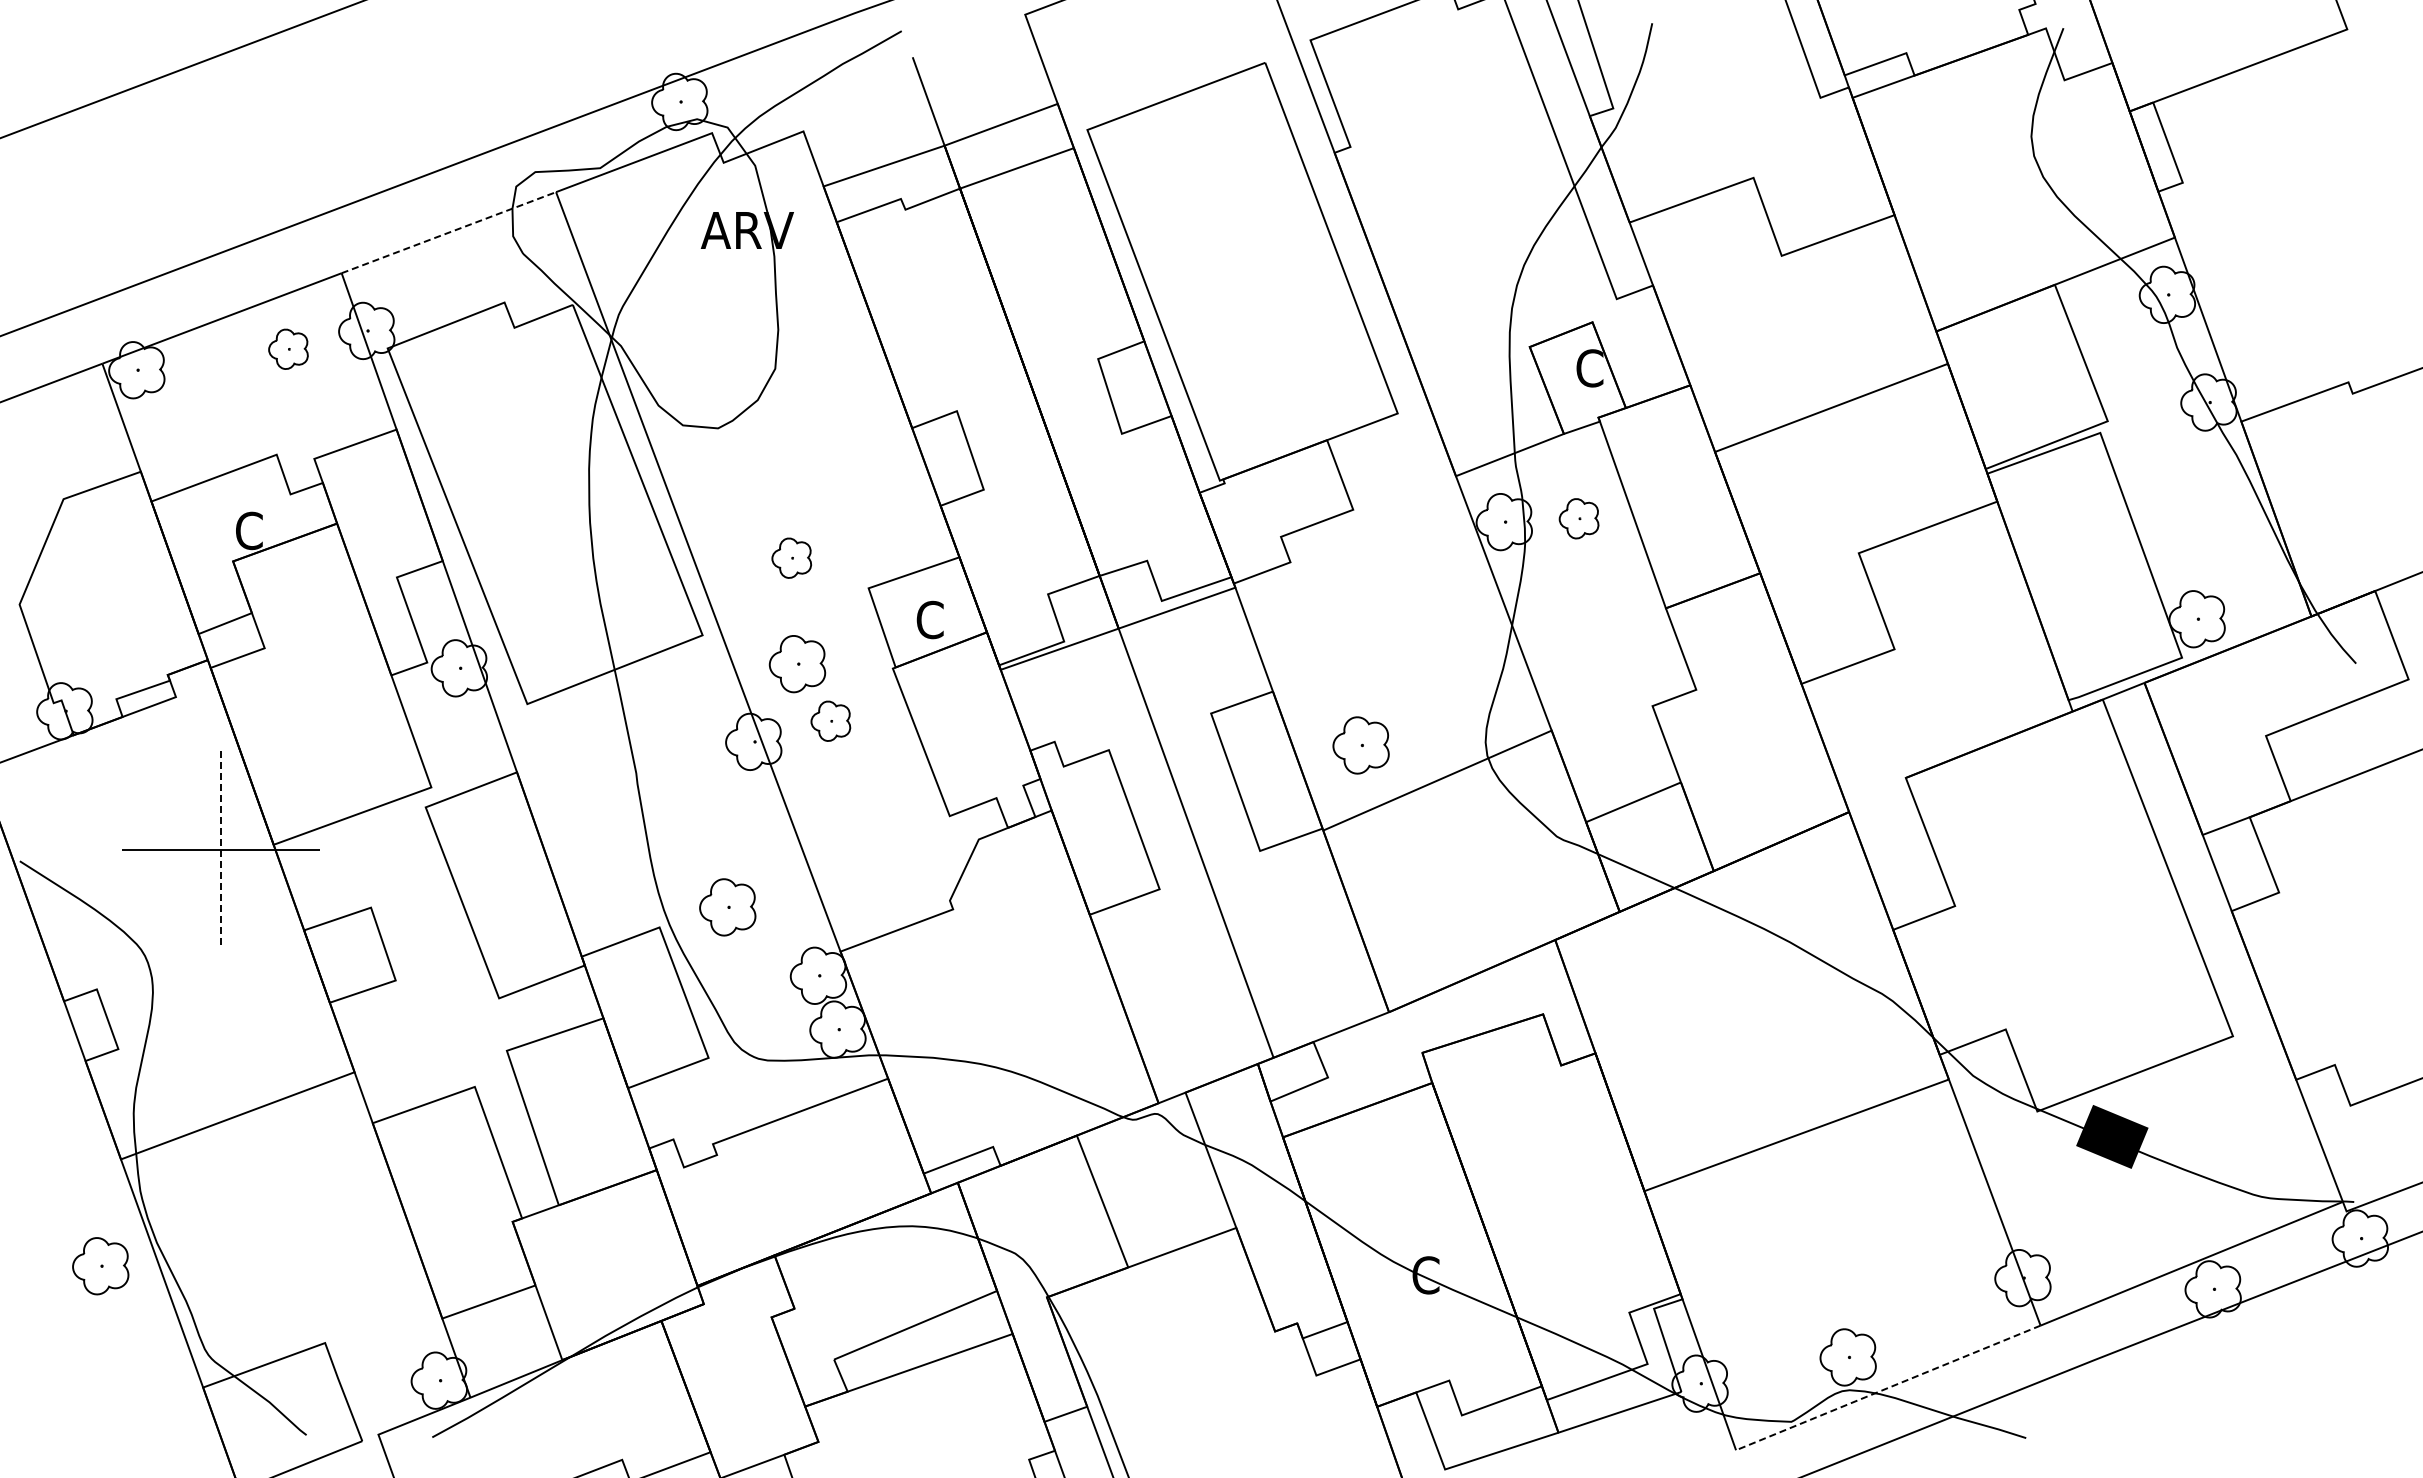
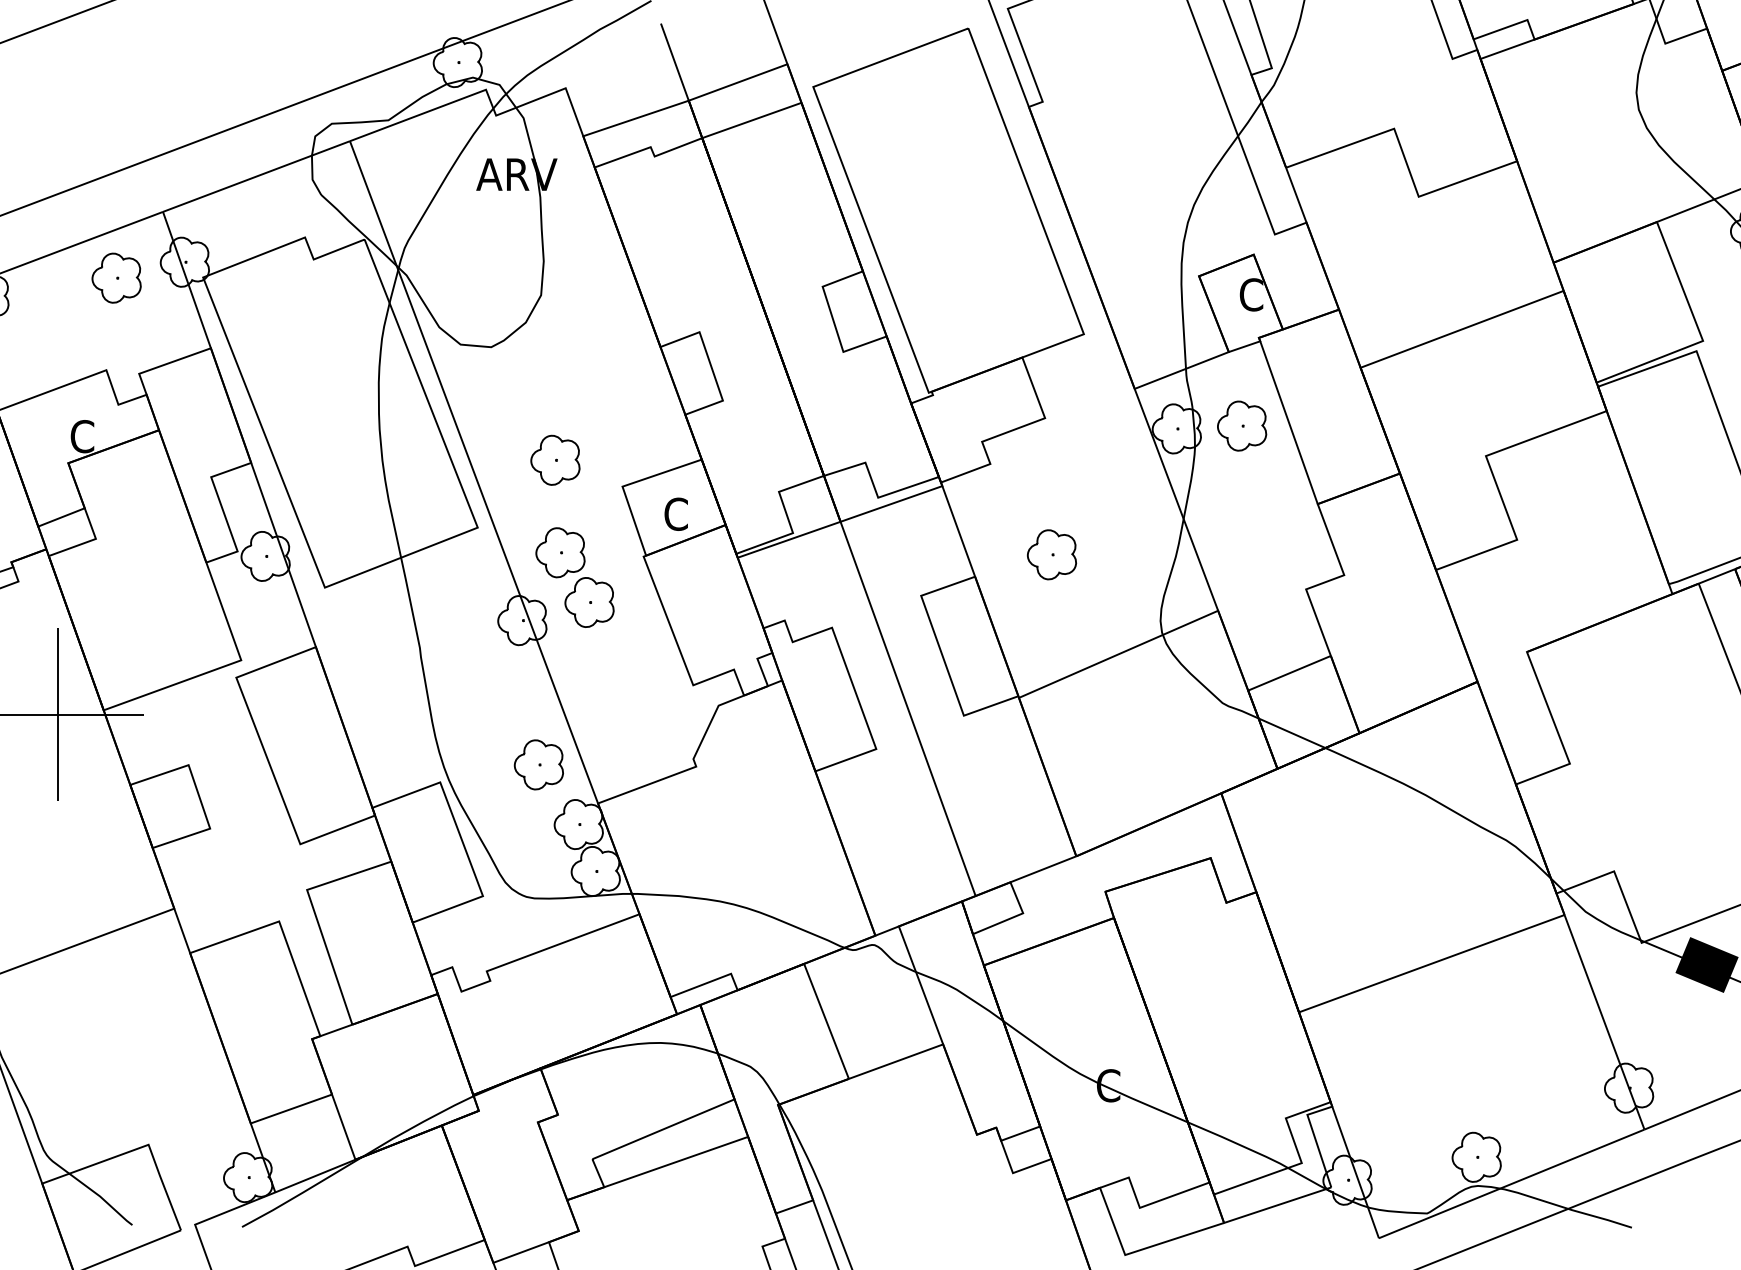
line: (448, 232) -> (256, 176), dashed -> solid
part: (288, 349) -> (116, 278), size x1.43
part: (1578, 518) -> (1241, 425), size x1.43
part: (791, 558) -> (555, 460), size x1.43
part: (830, 721) -> (589, 602), size x1.43
part: (1360, 745) -> (1051, 554), moved
line: (221, 849) -> (58, 714), dashed -> solid
part: (727, 907) -> (538, 764), moved
line: (1888, 1387) -> (1511, 1183), dashed -> solid

